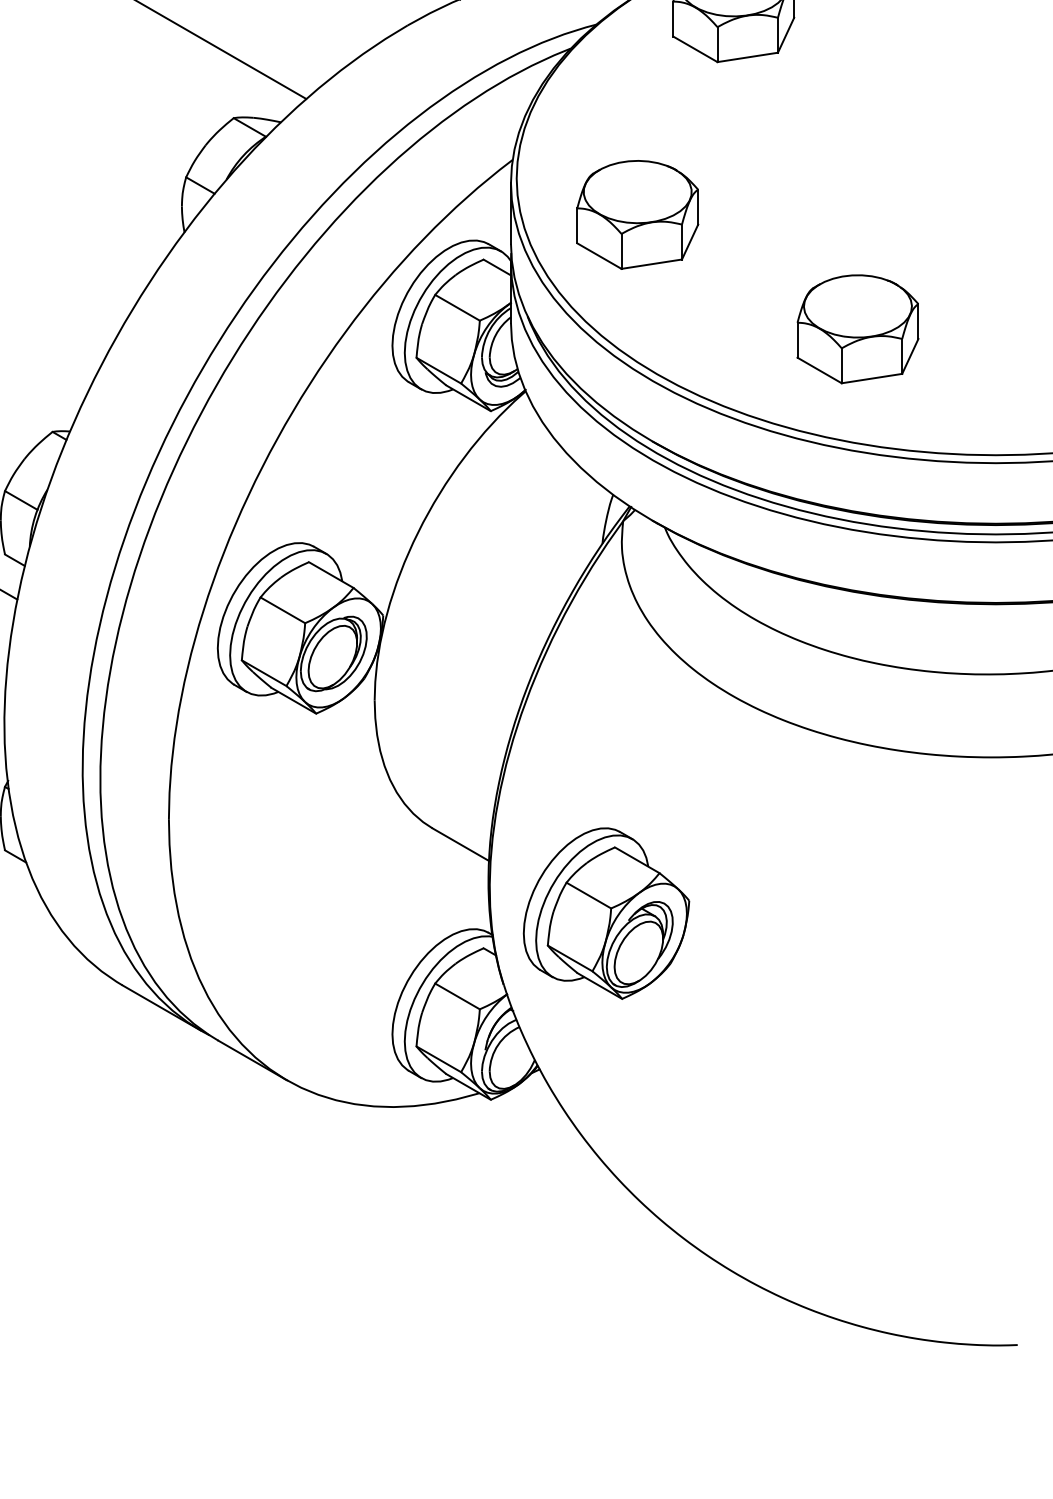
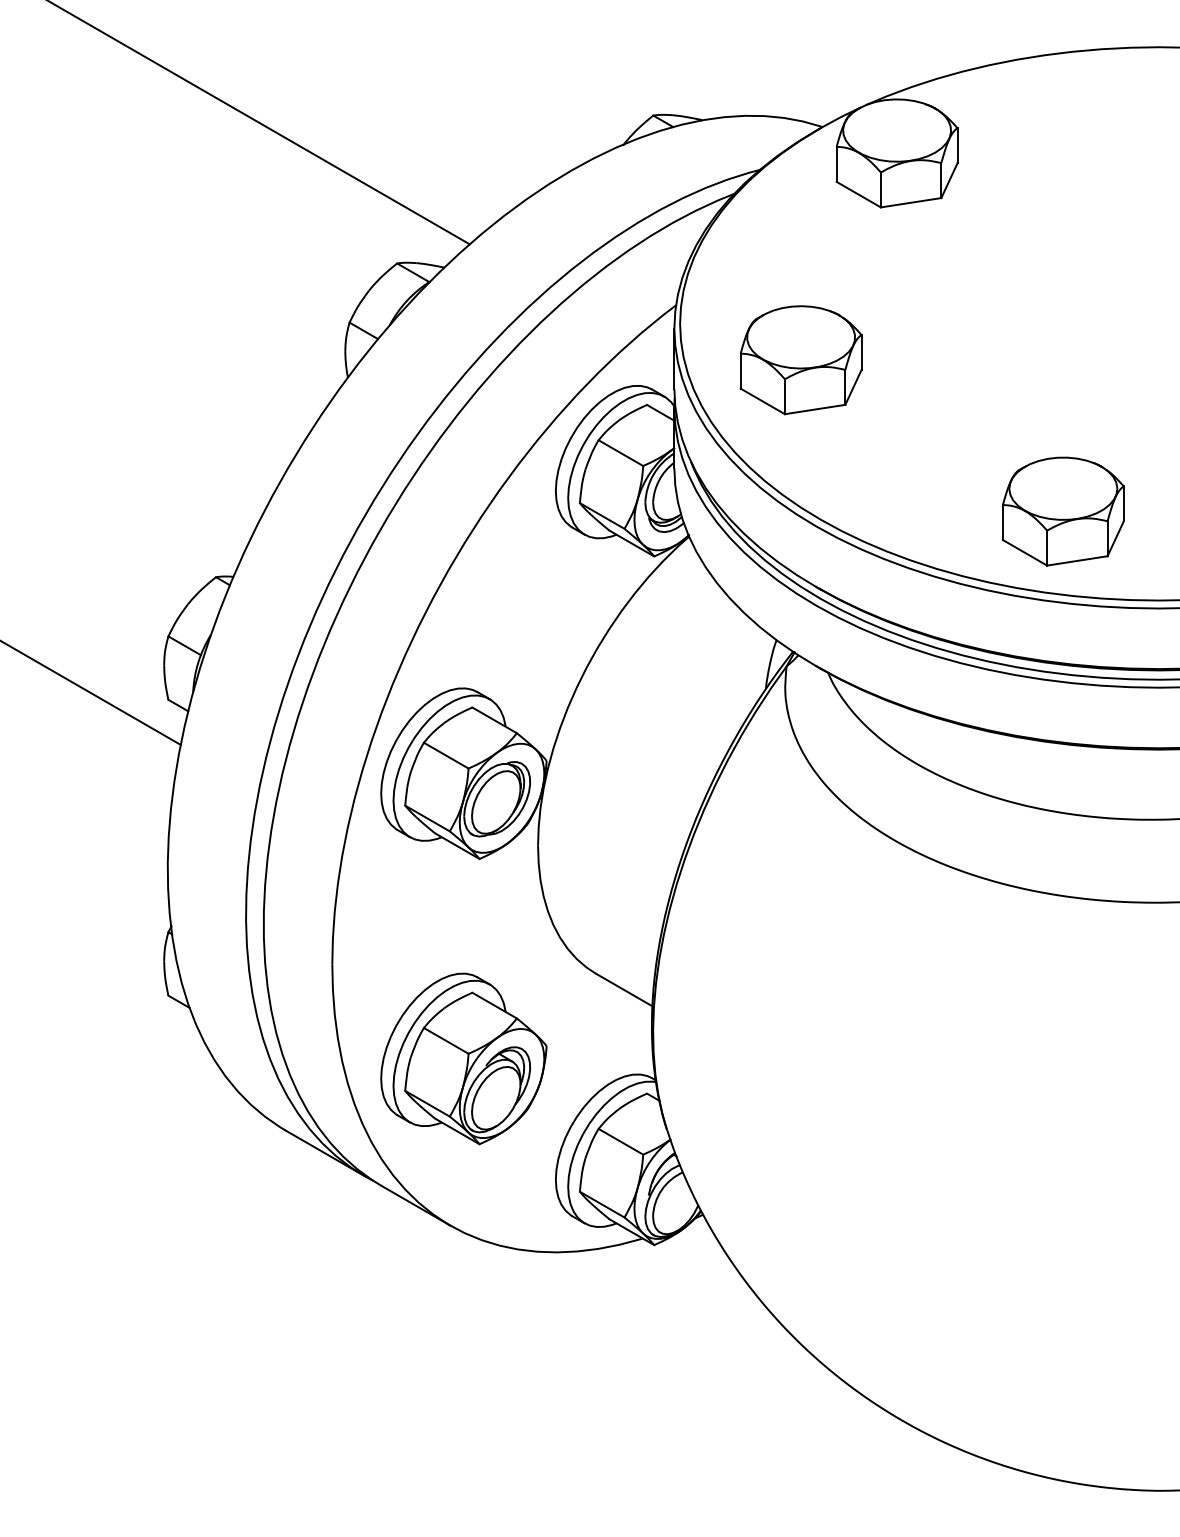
part: (857, 329) -> (1062, 511), moved
part: (606, 913) -> (463, 1058), moved

